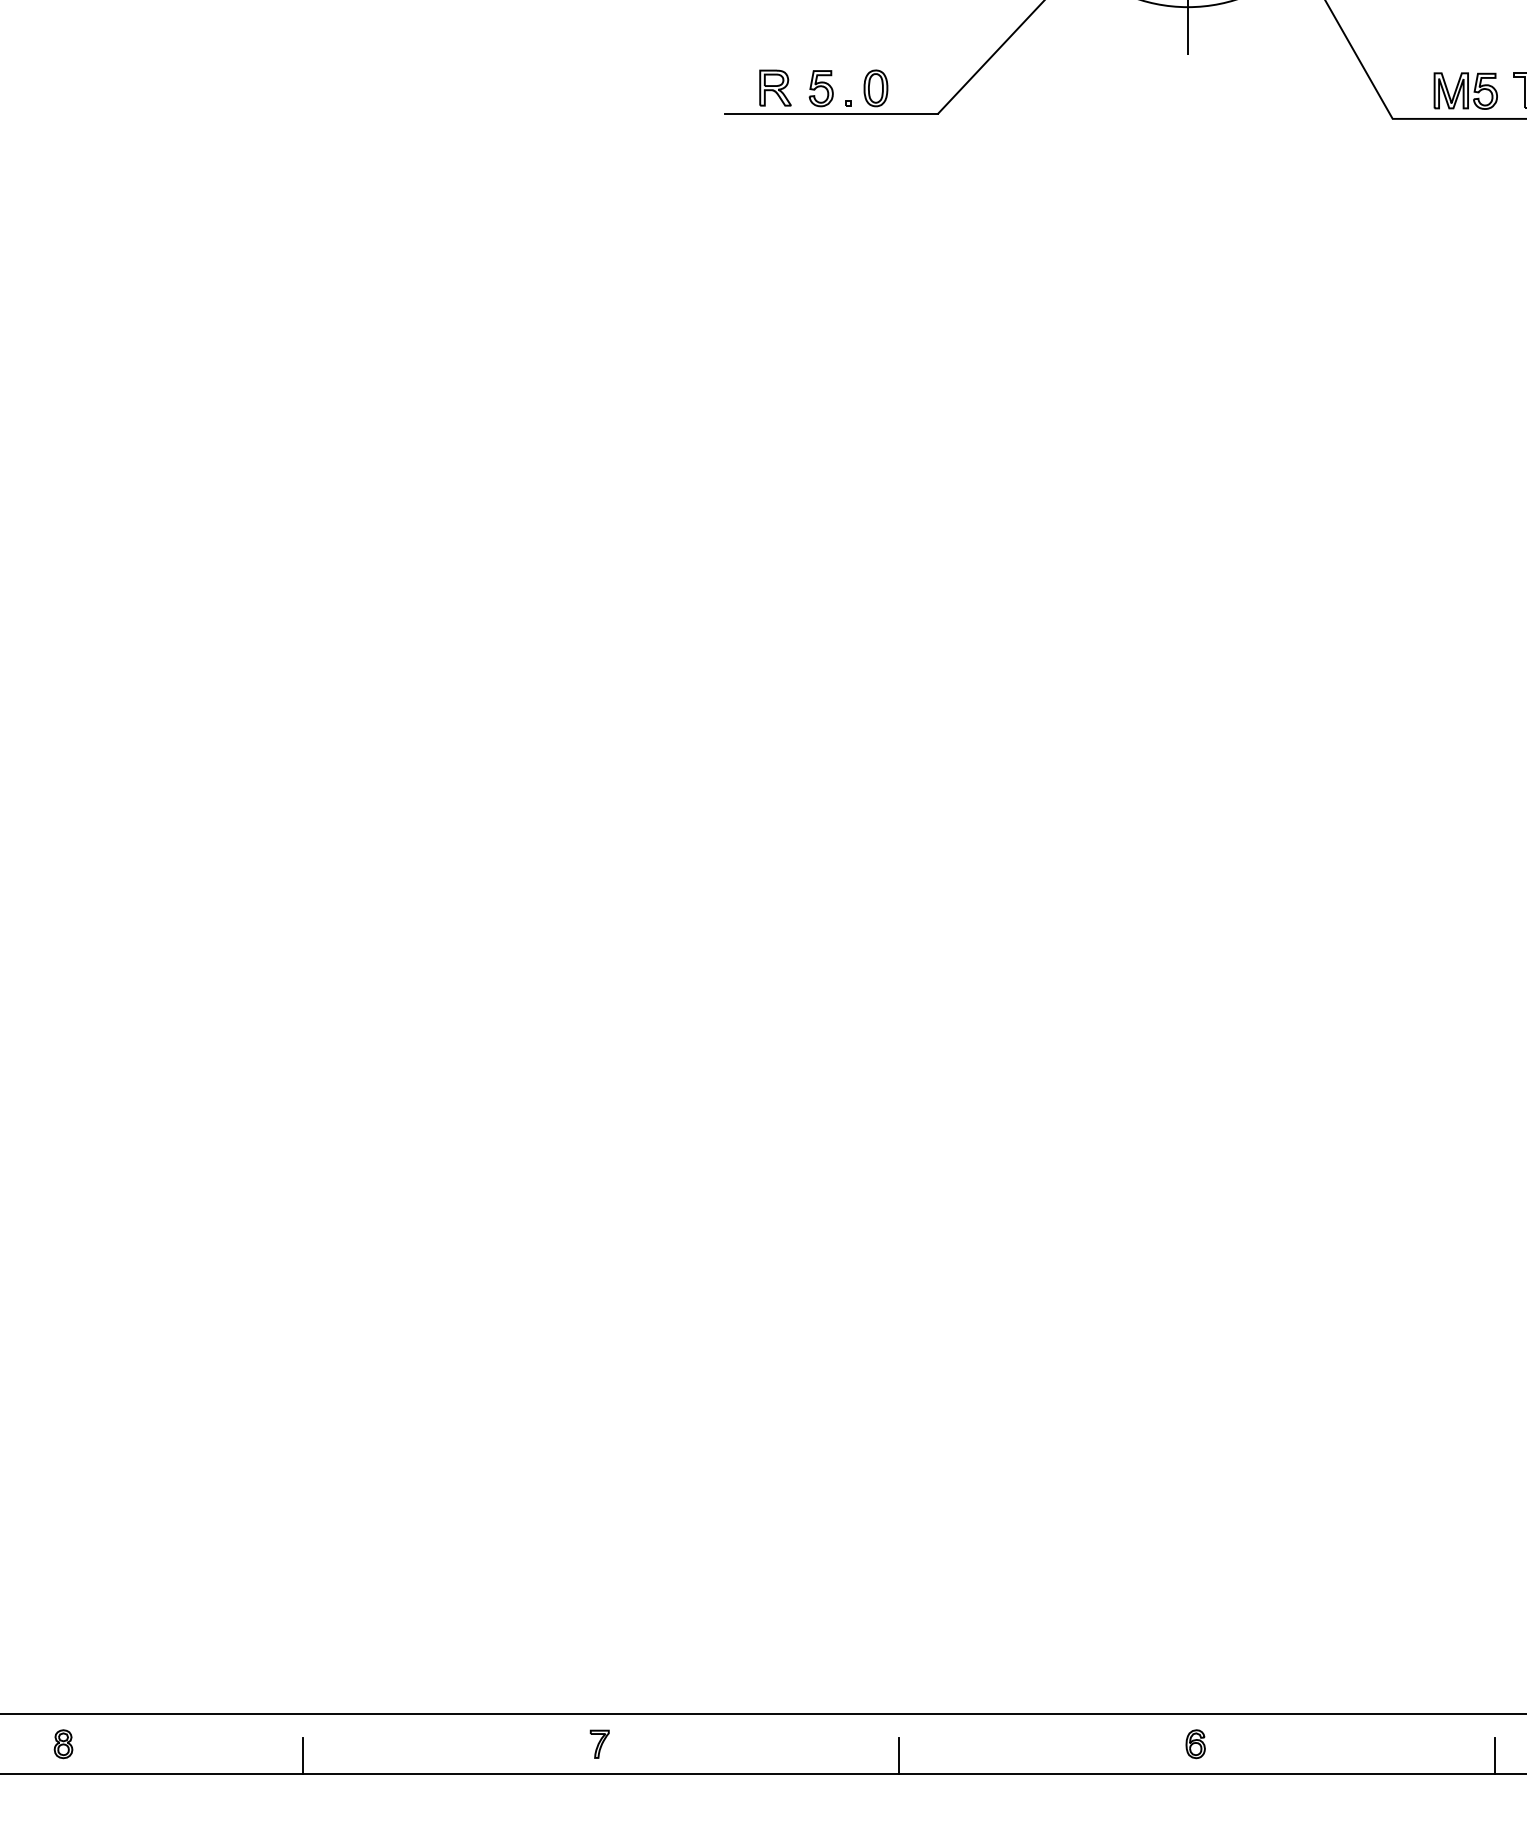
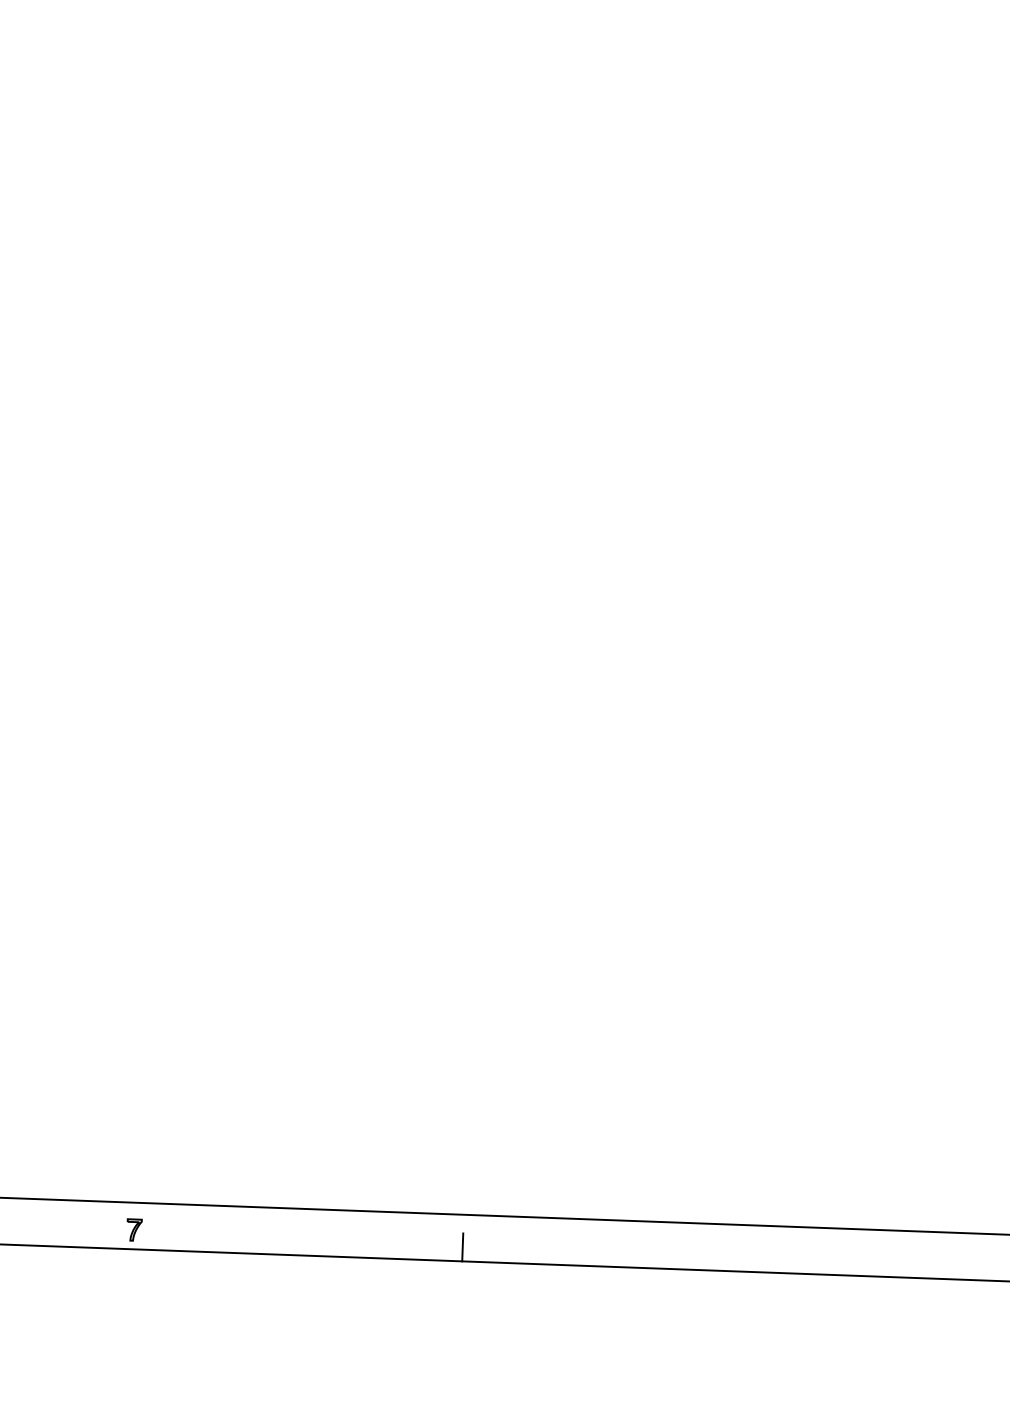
part: (599, 1743) -> (134, 1229), moved
part: (1195, 1744) -> (694, 1246), removed
line: (1495, 1755) -> (929, 1264), removed

